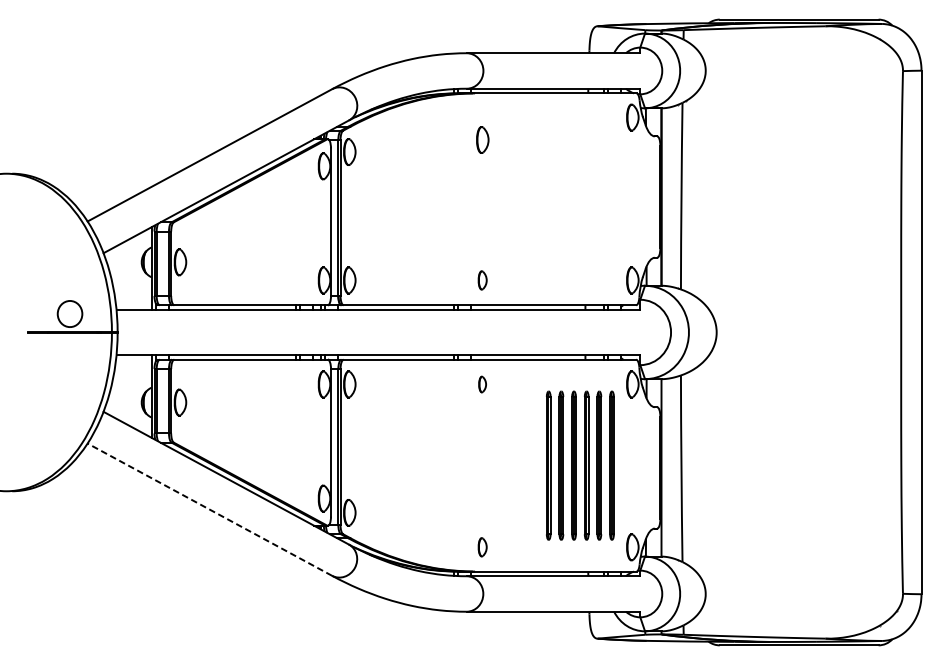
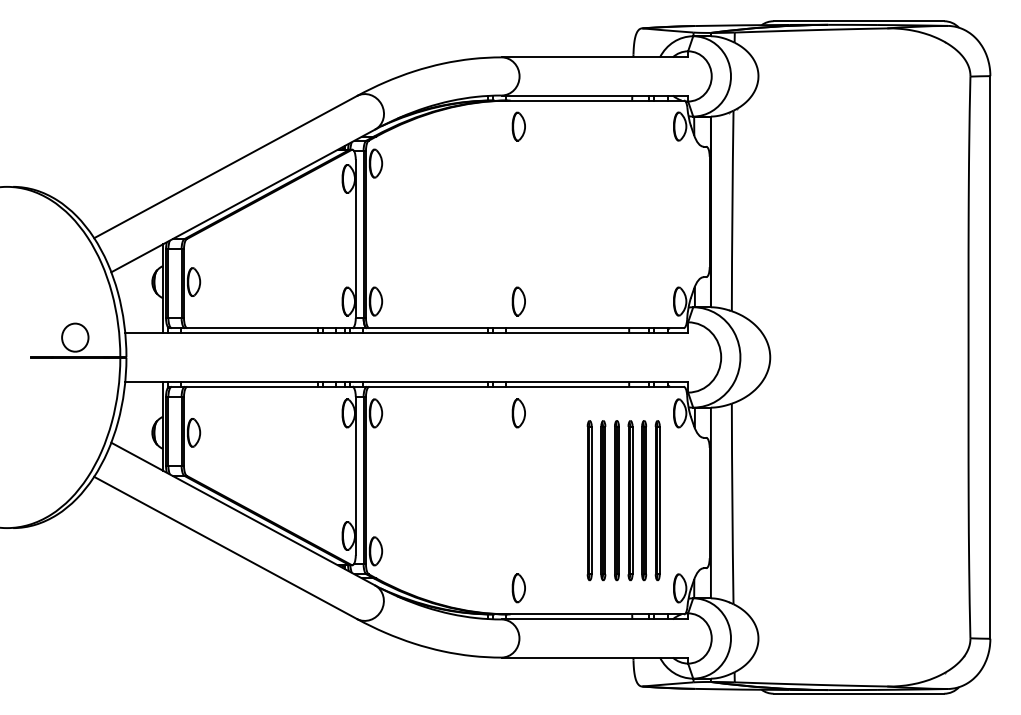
part: (482, 139) -> (518, 126), moved
part: (482, 280) -> (518, 301), size x1.43
part: (482, 384) -> (518, 413), size x1.67
line: (209, 509) -> (225, 547), dashed -> solid
part: (482, 547) -> (518, 588), size x1.43

